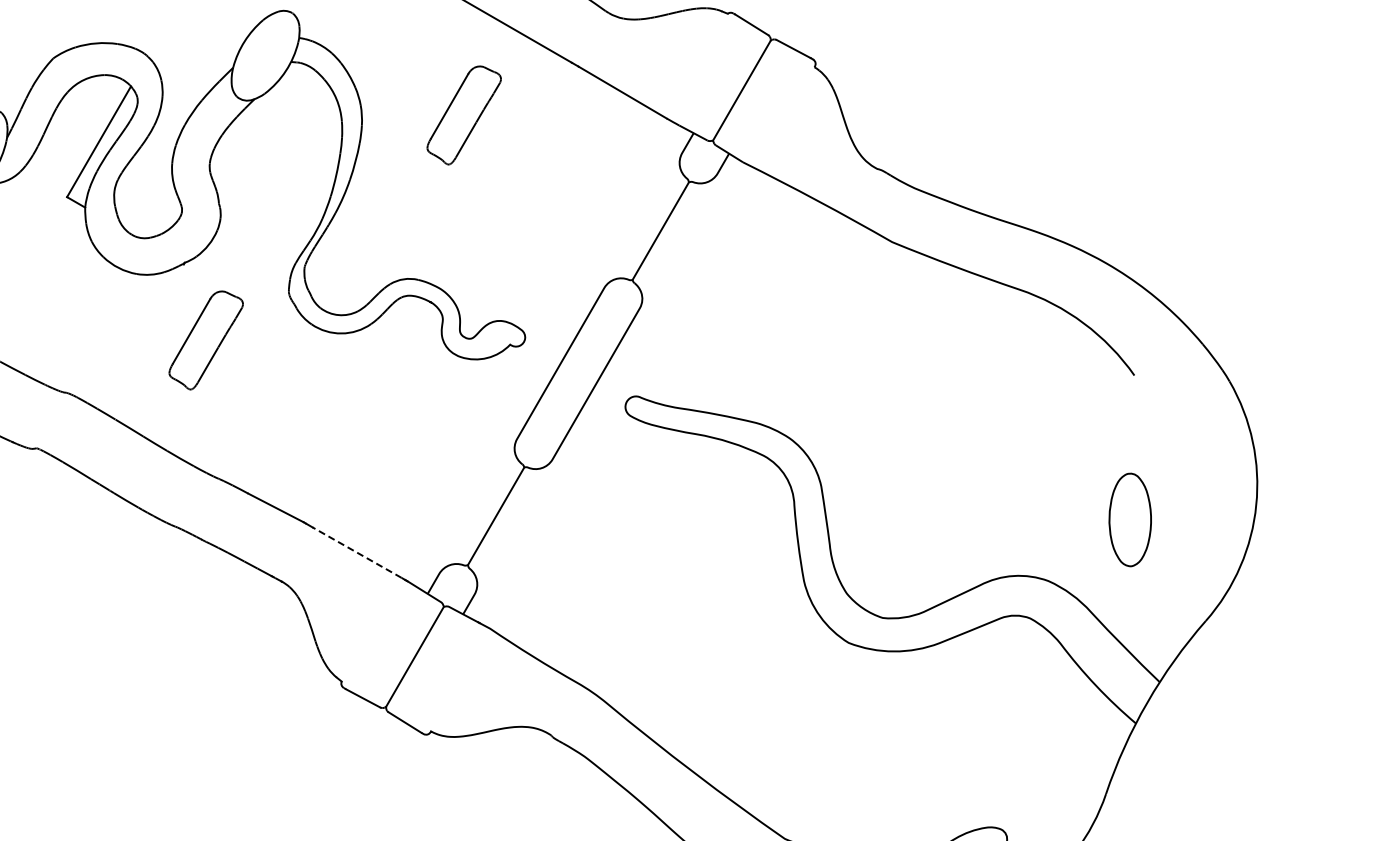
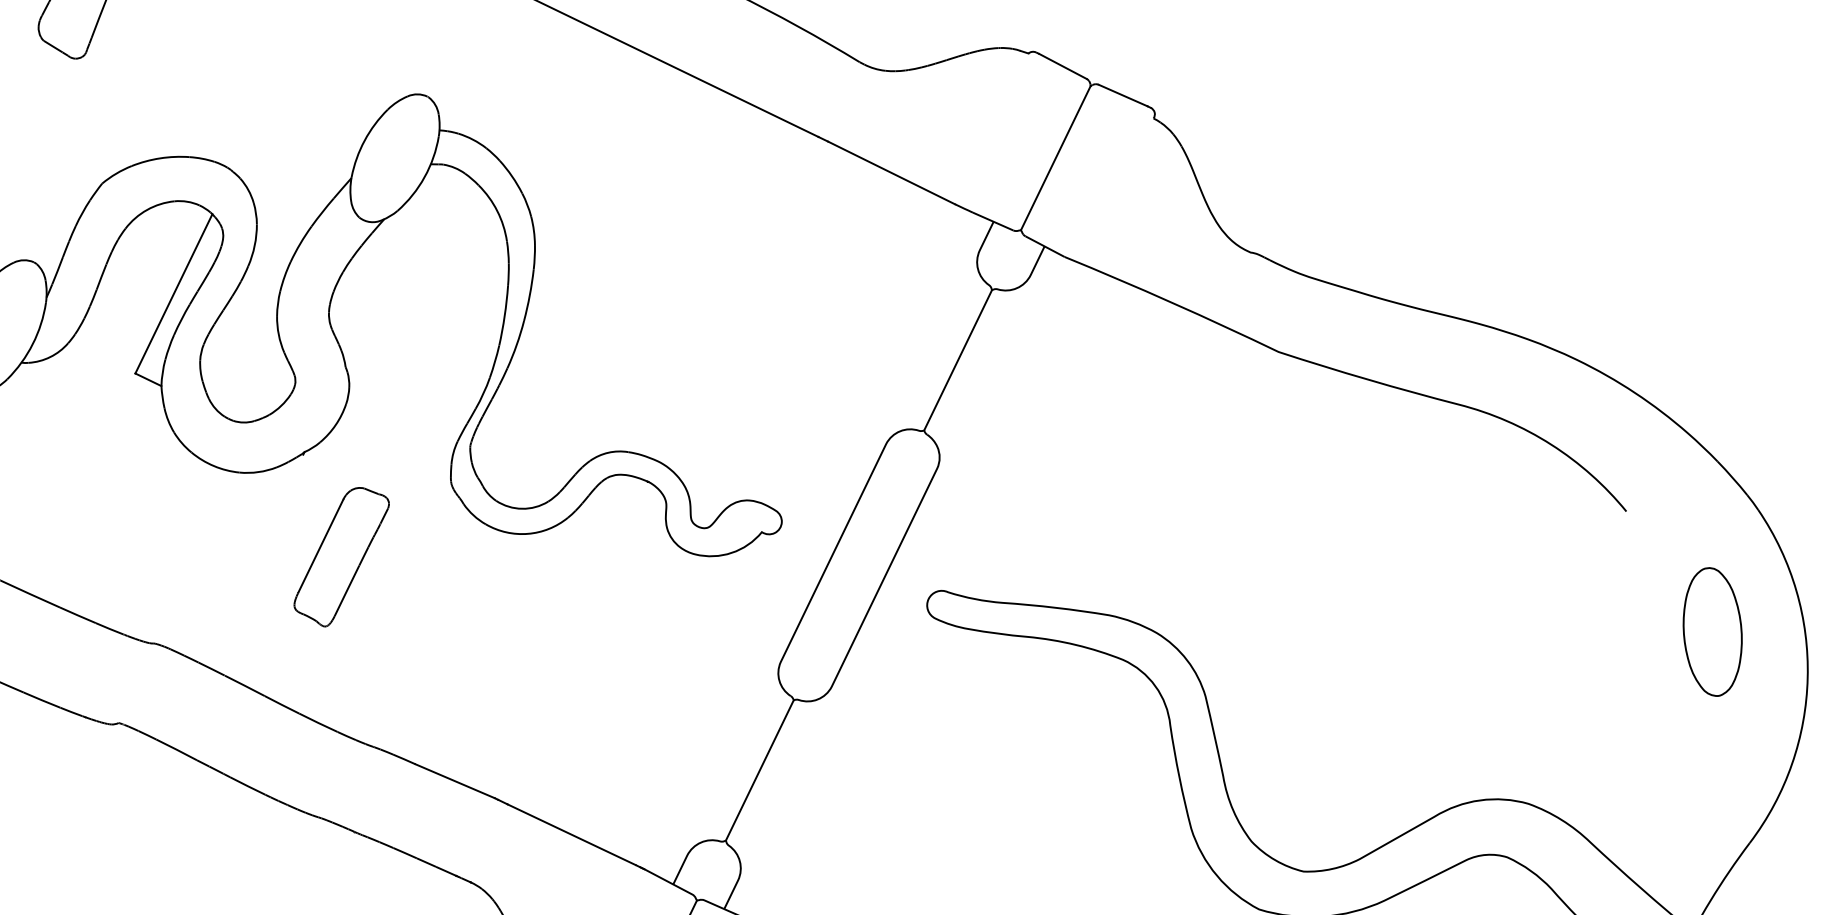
part: (463, 115) -> (674, 220), removed
part: (1129, 519) -> (1711, 631), moved
line: (356, 552) -> (570, 834), dashed -> solid

